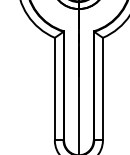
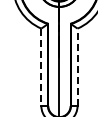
line: (55, 89) -> (41, 67), solid -> dashed
line: (102, 89) -> (77, 67), solid -> dashed

